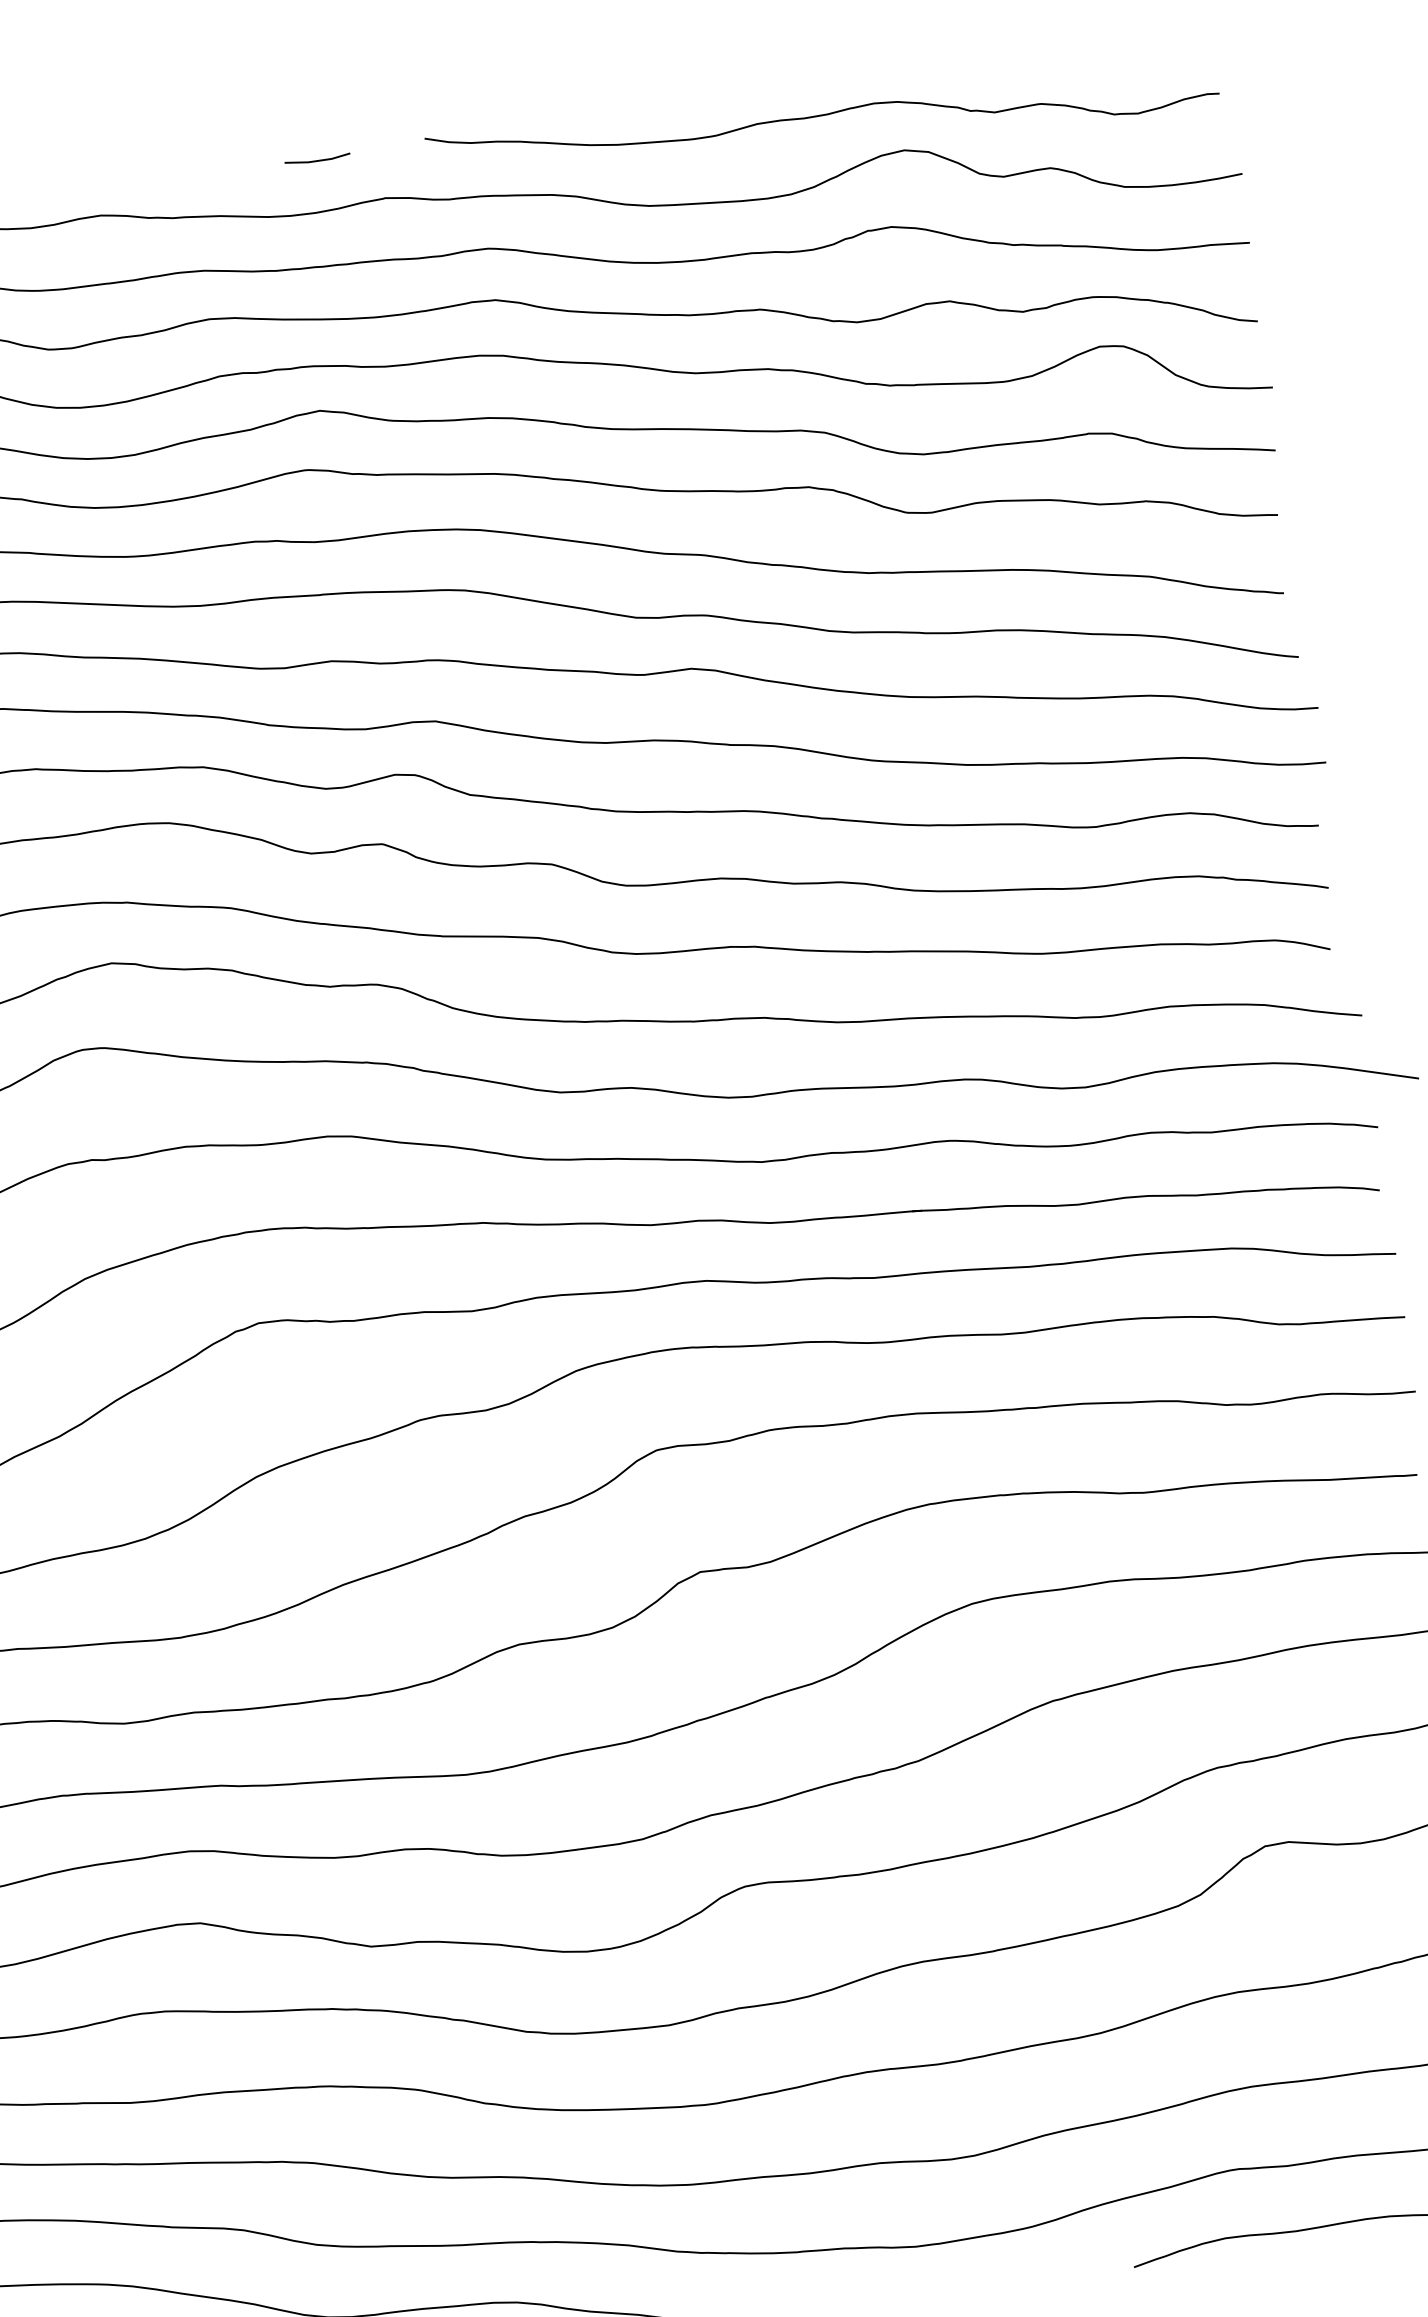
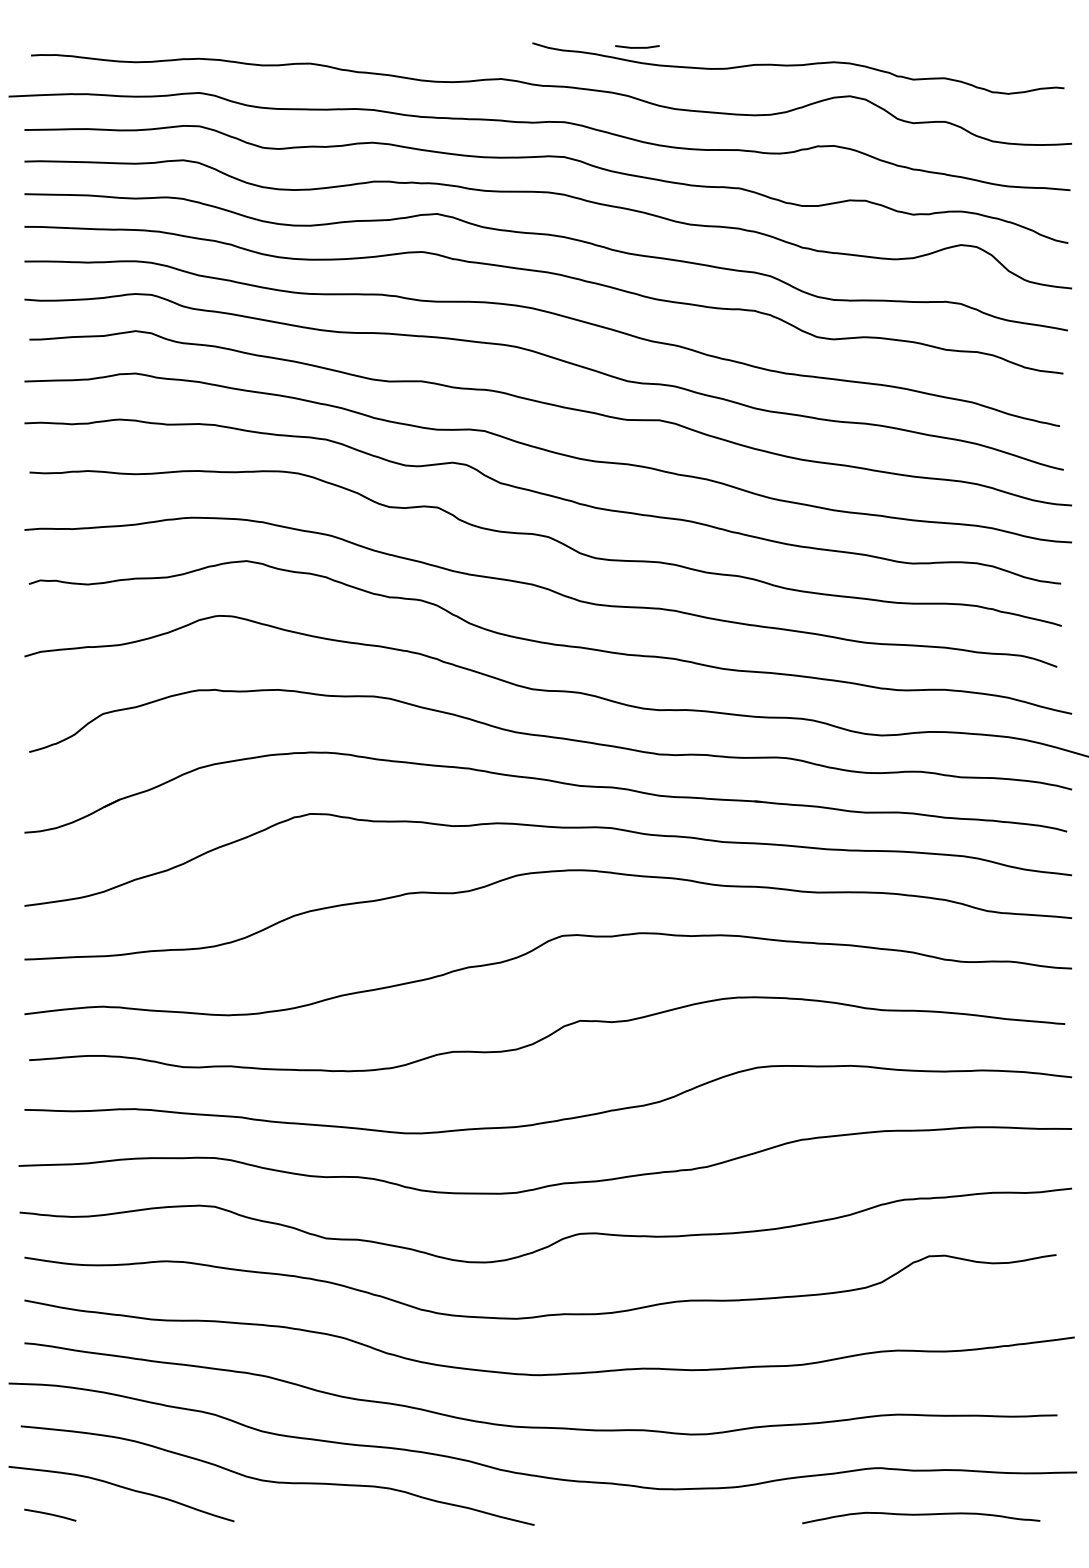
line: (317, 160) -> (637, 47), moved

